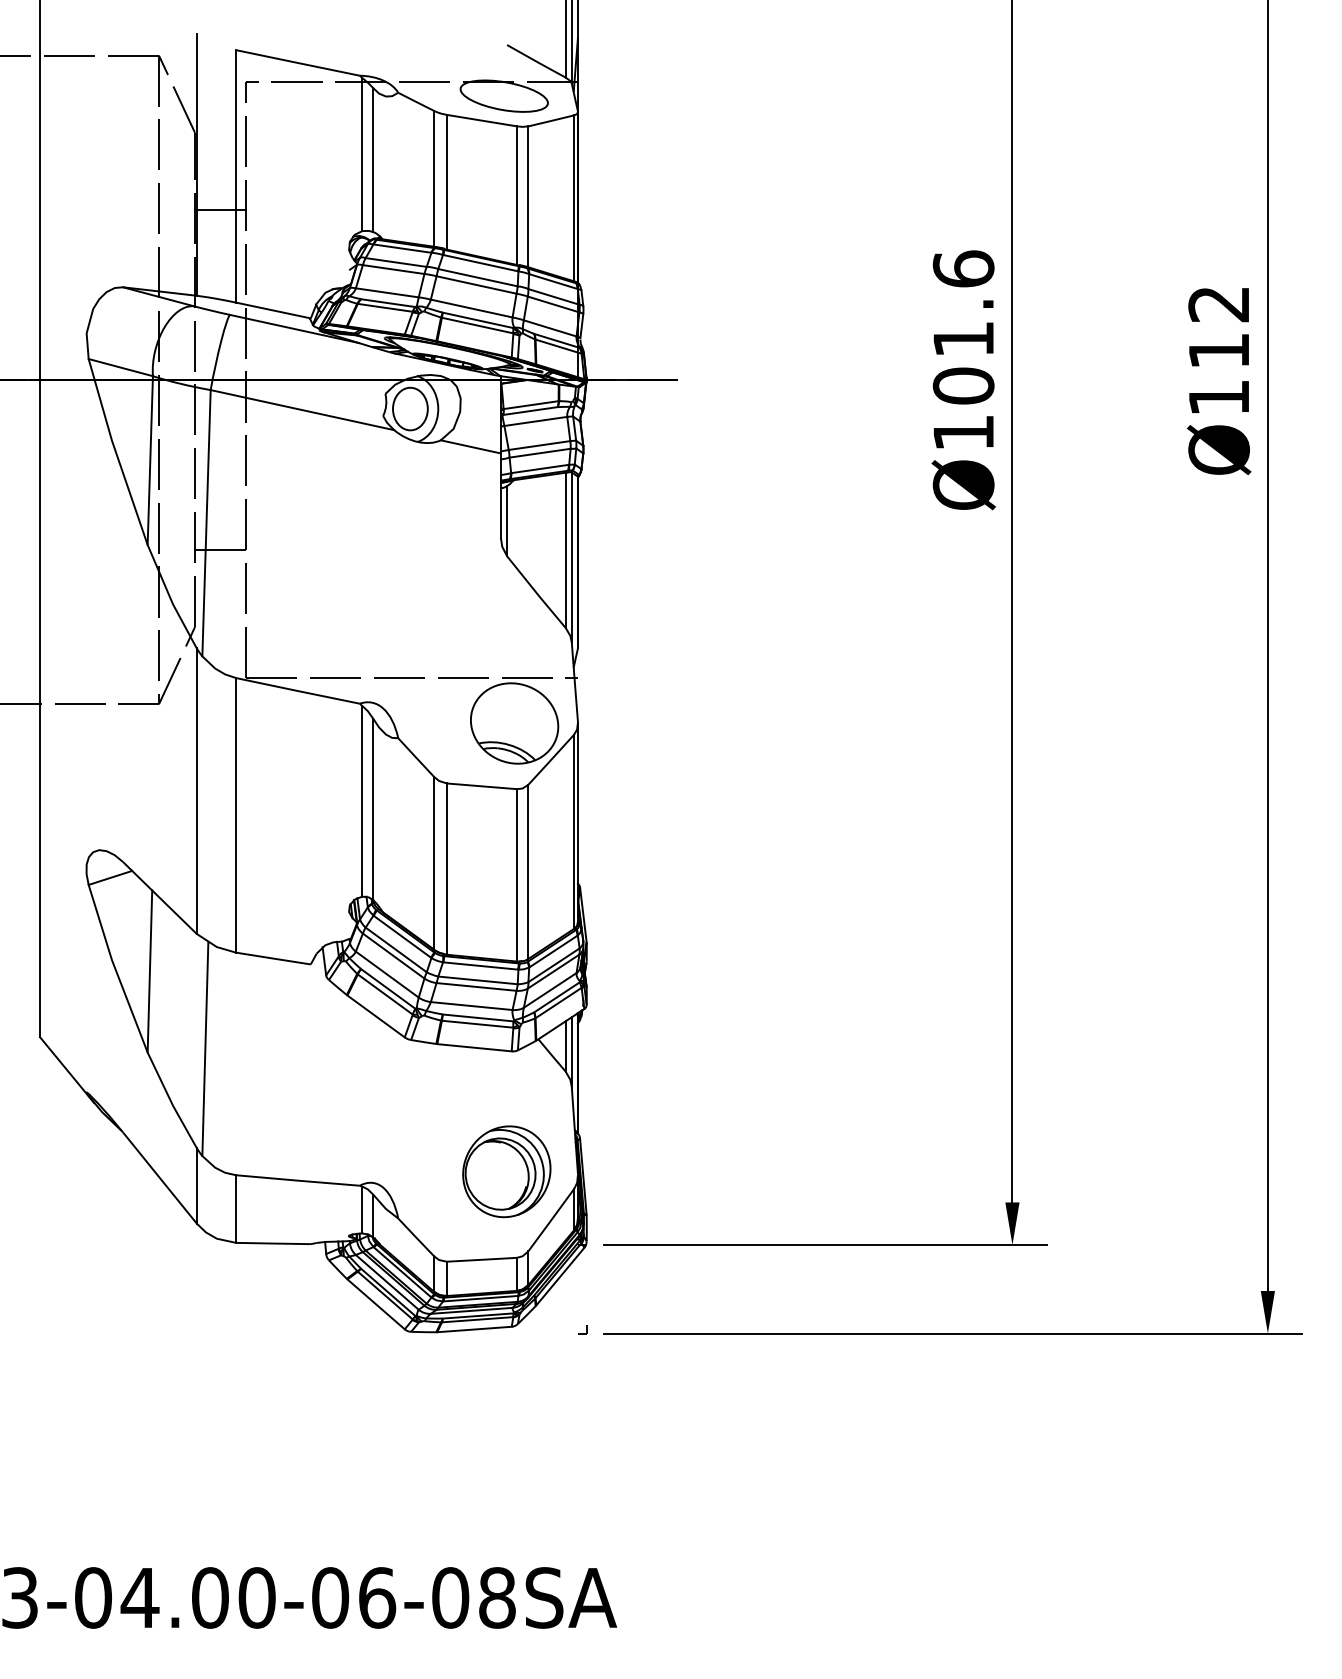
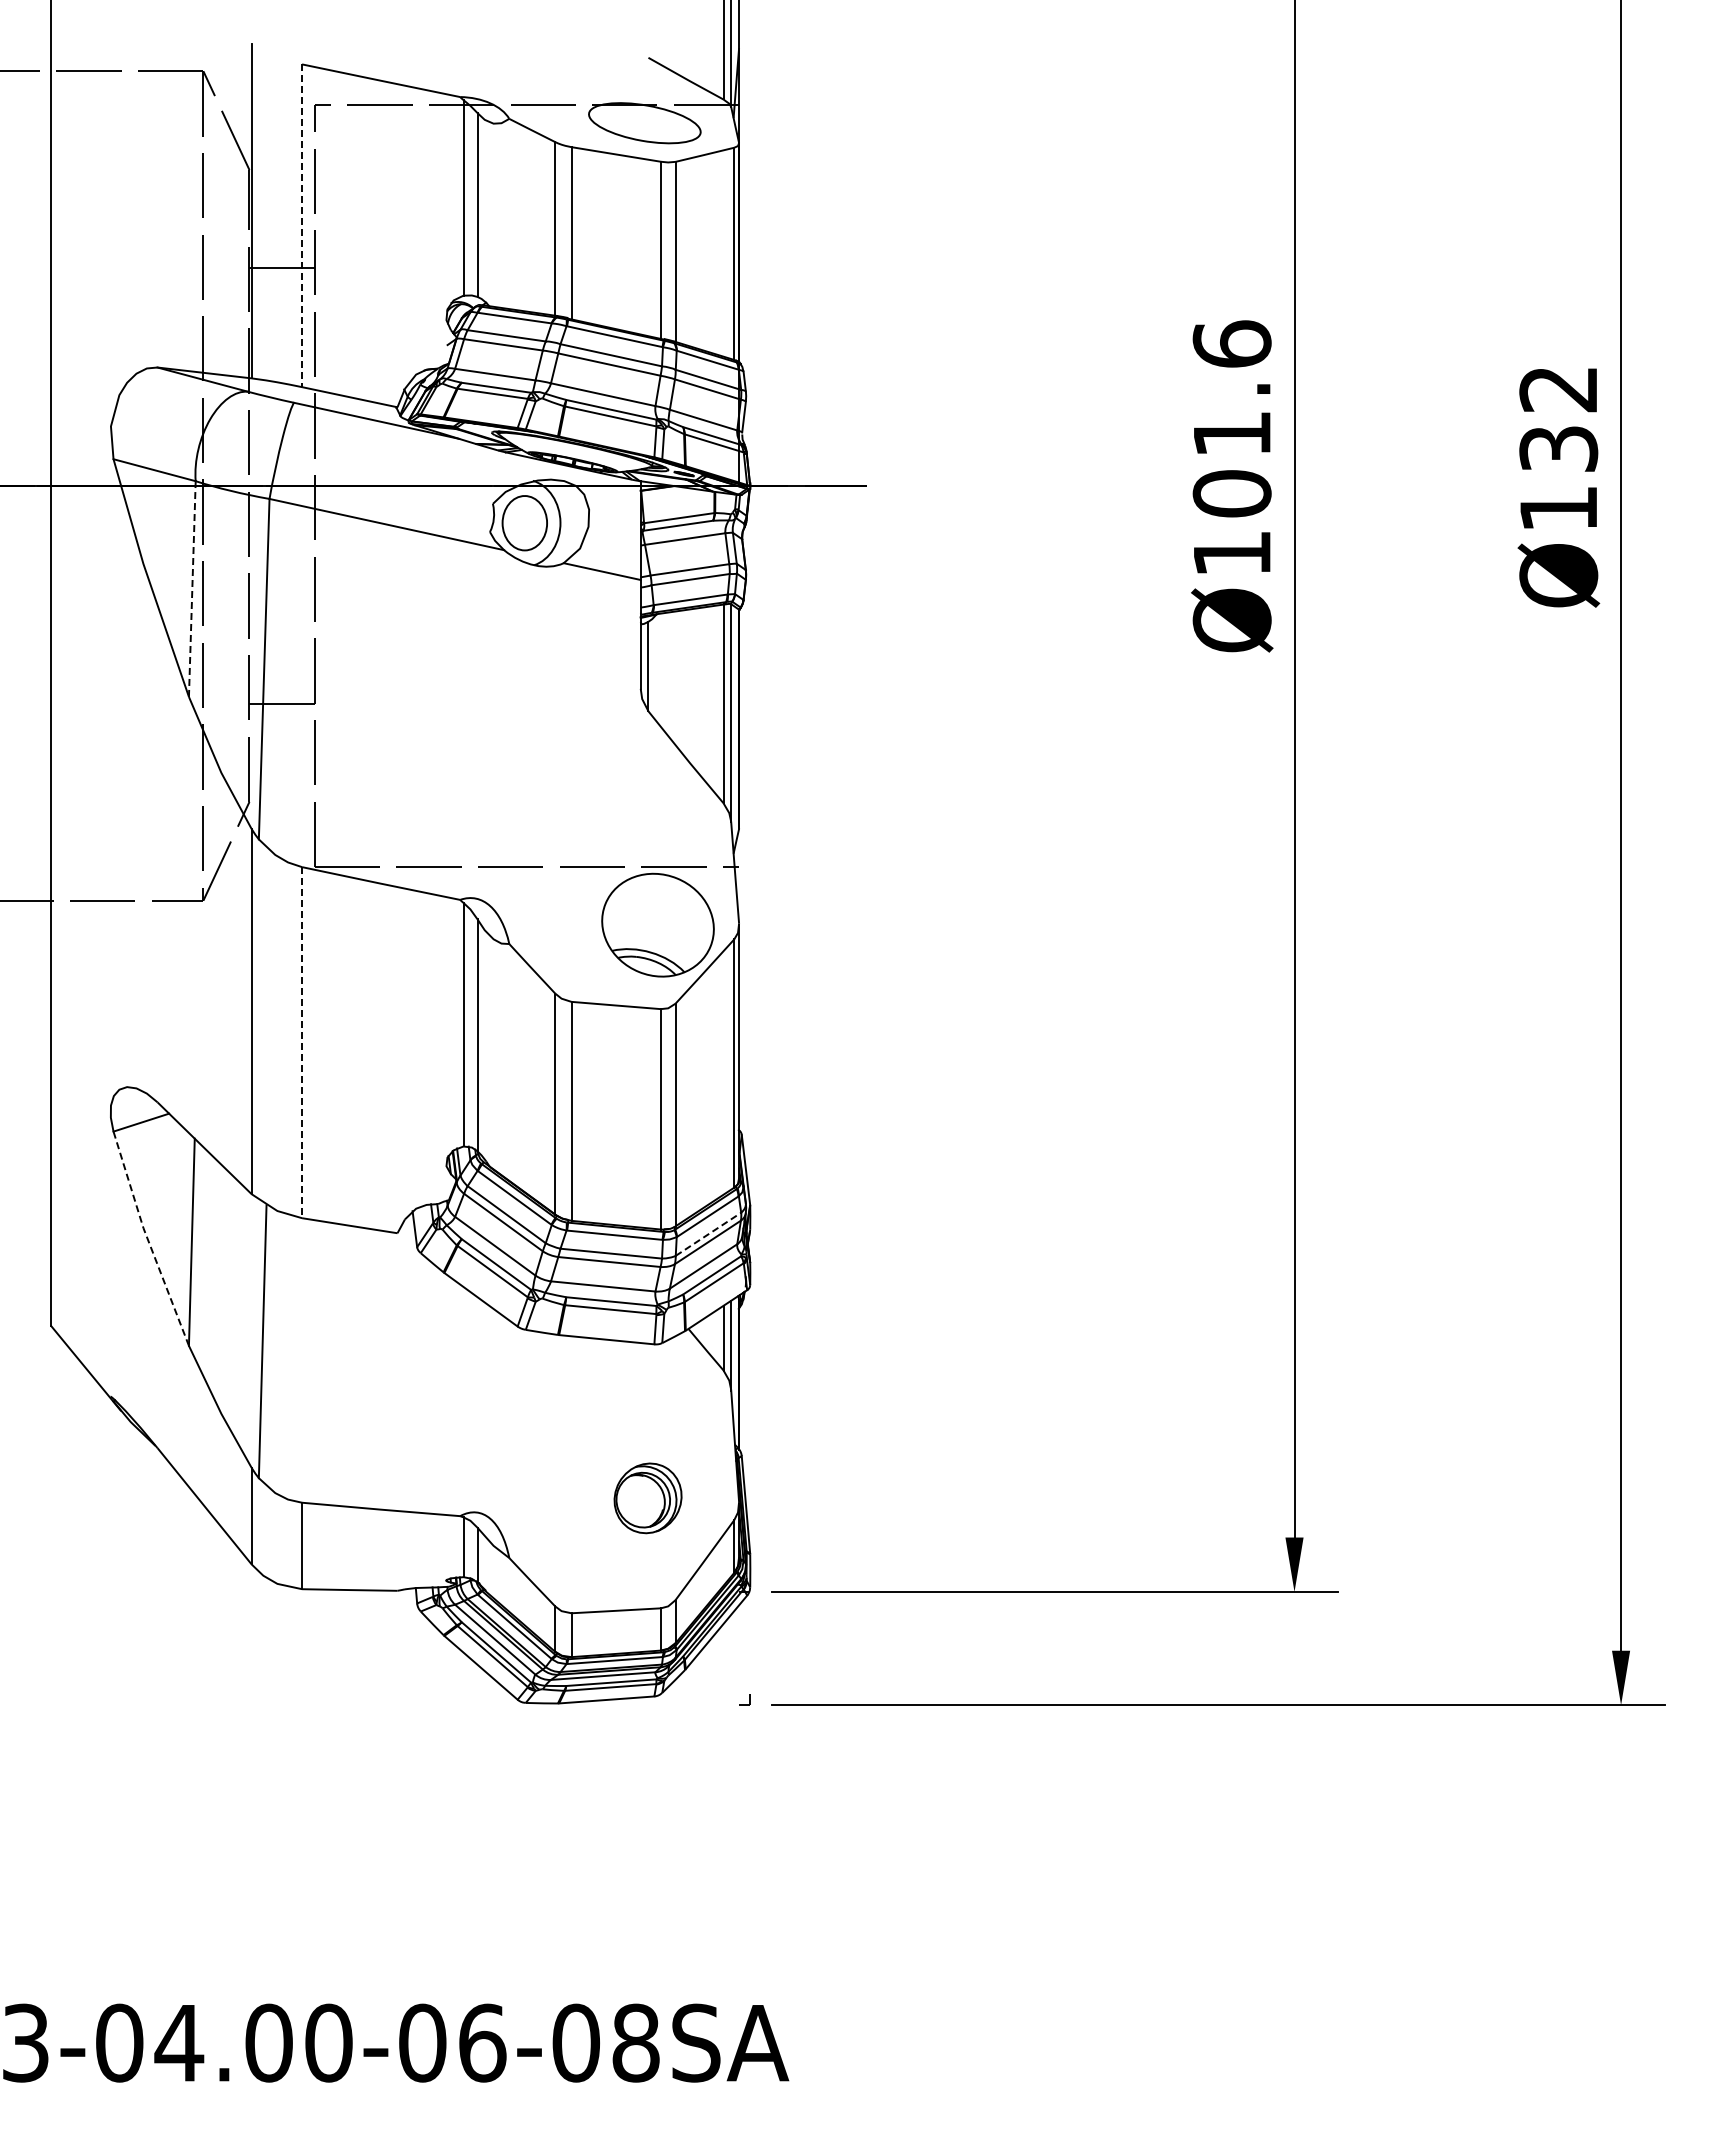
line: (236, 176) -> (302, 226), solid -> dashed
text: (1218, 350) -> (1558, 448), Ø112 -> Ø132
line: (150, 460) -> (192, 589), solid -> dashed
line: (236, 815) -> (302, 1042), solid -> dashed
line: (554, 965) -> (708, 1234), solid -> dashed
line: (115, 969) -> (147, 1239), solid -> dashed
part: (506, 1171) -> (647, 1498), size x0.6

